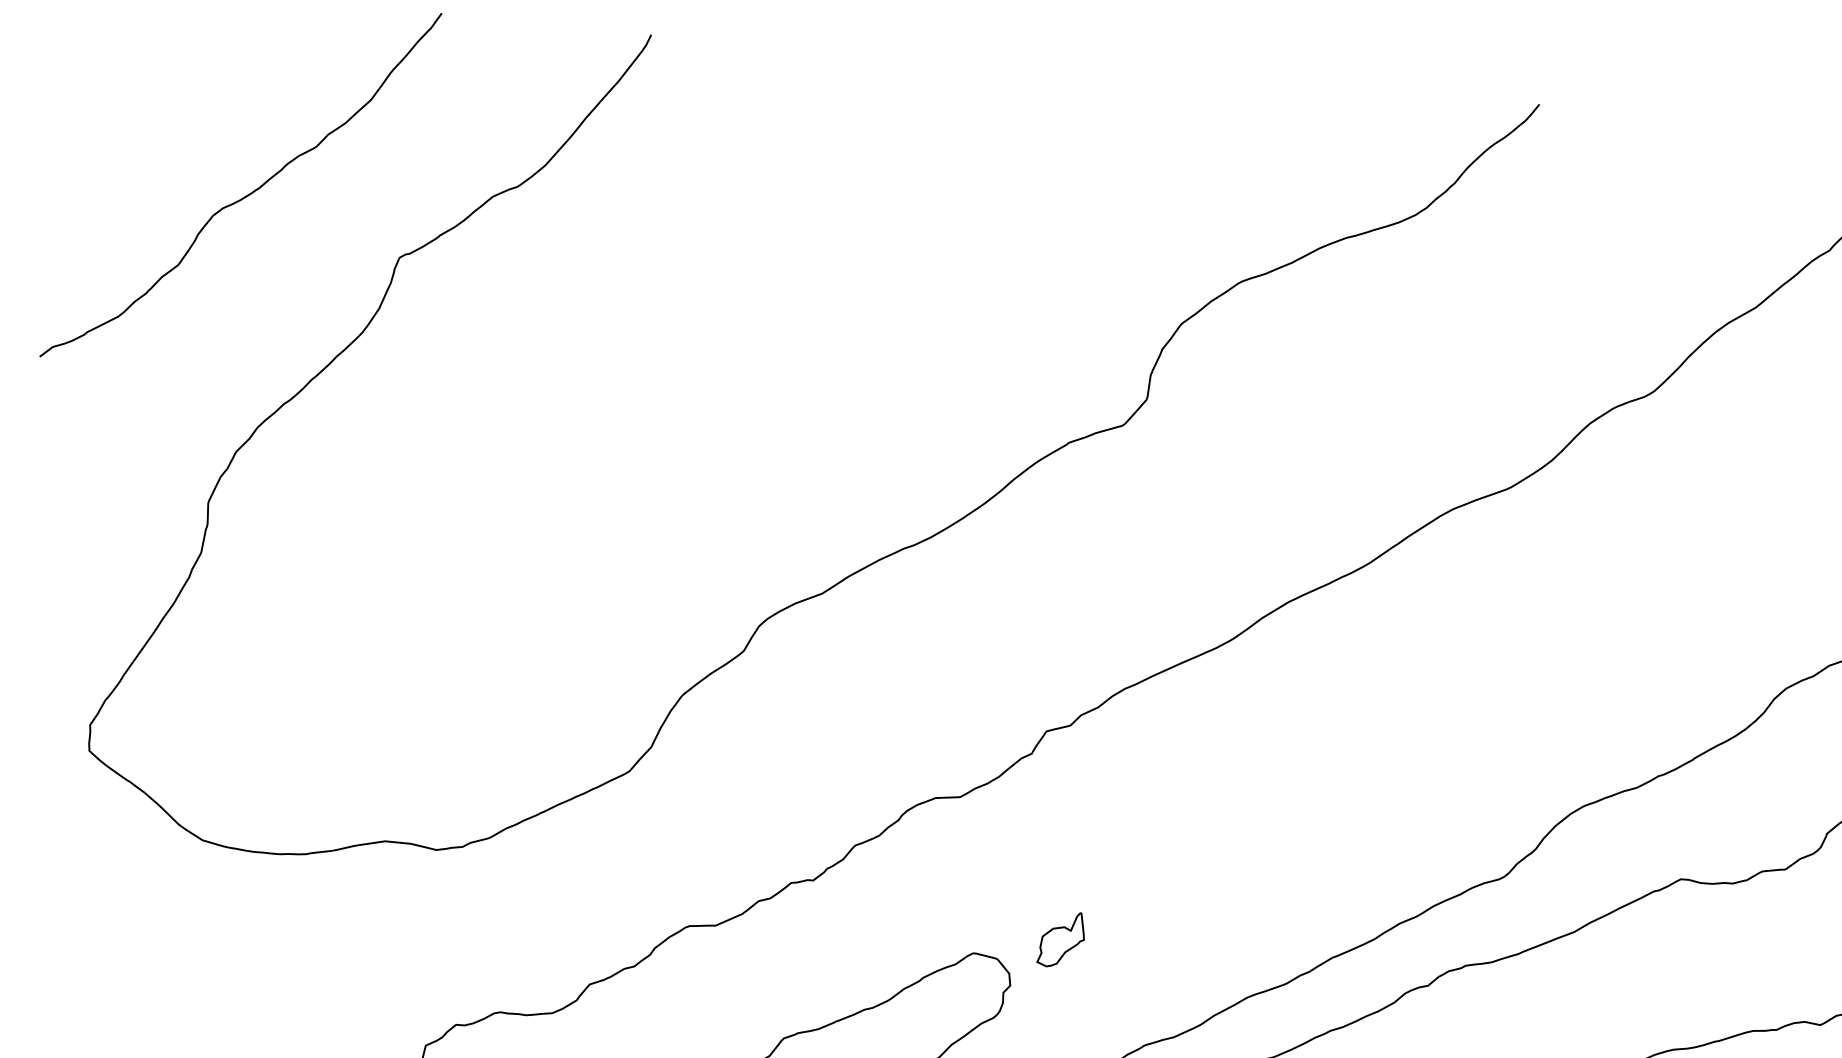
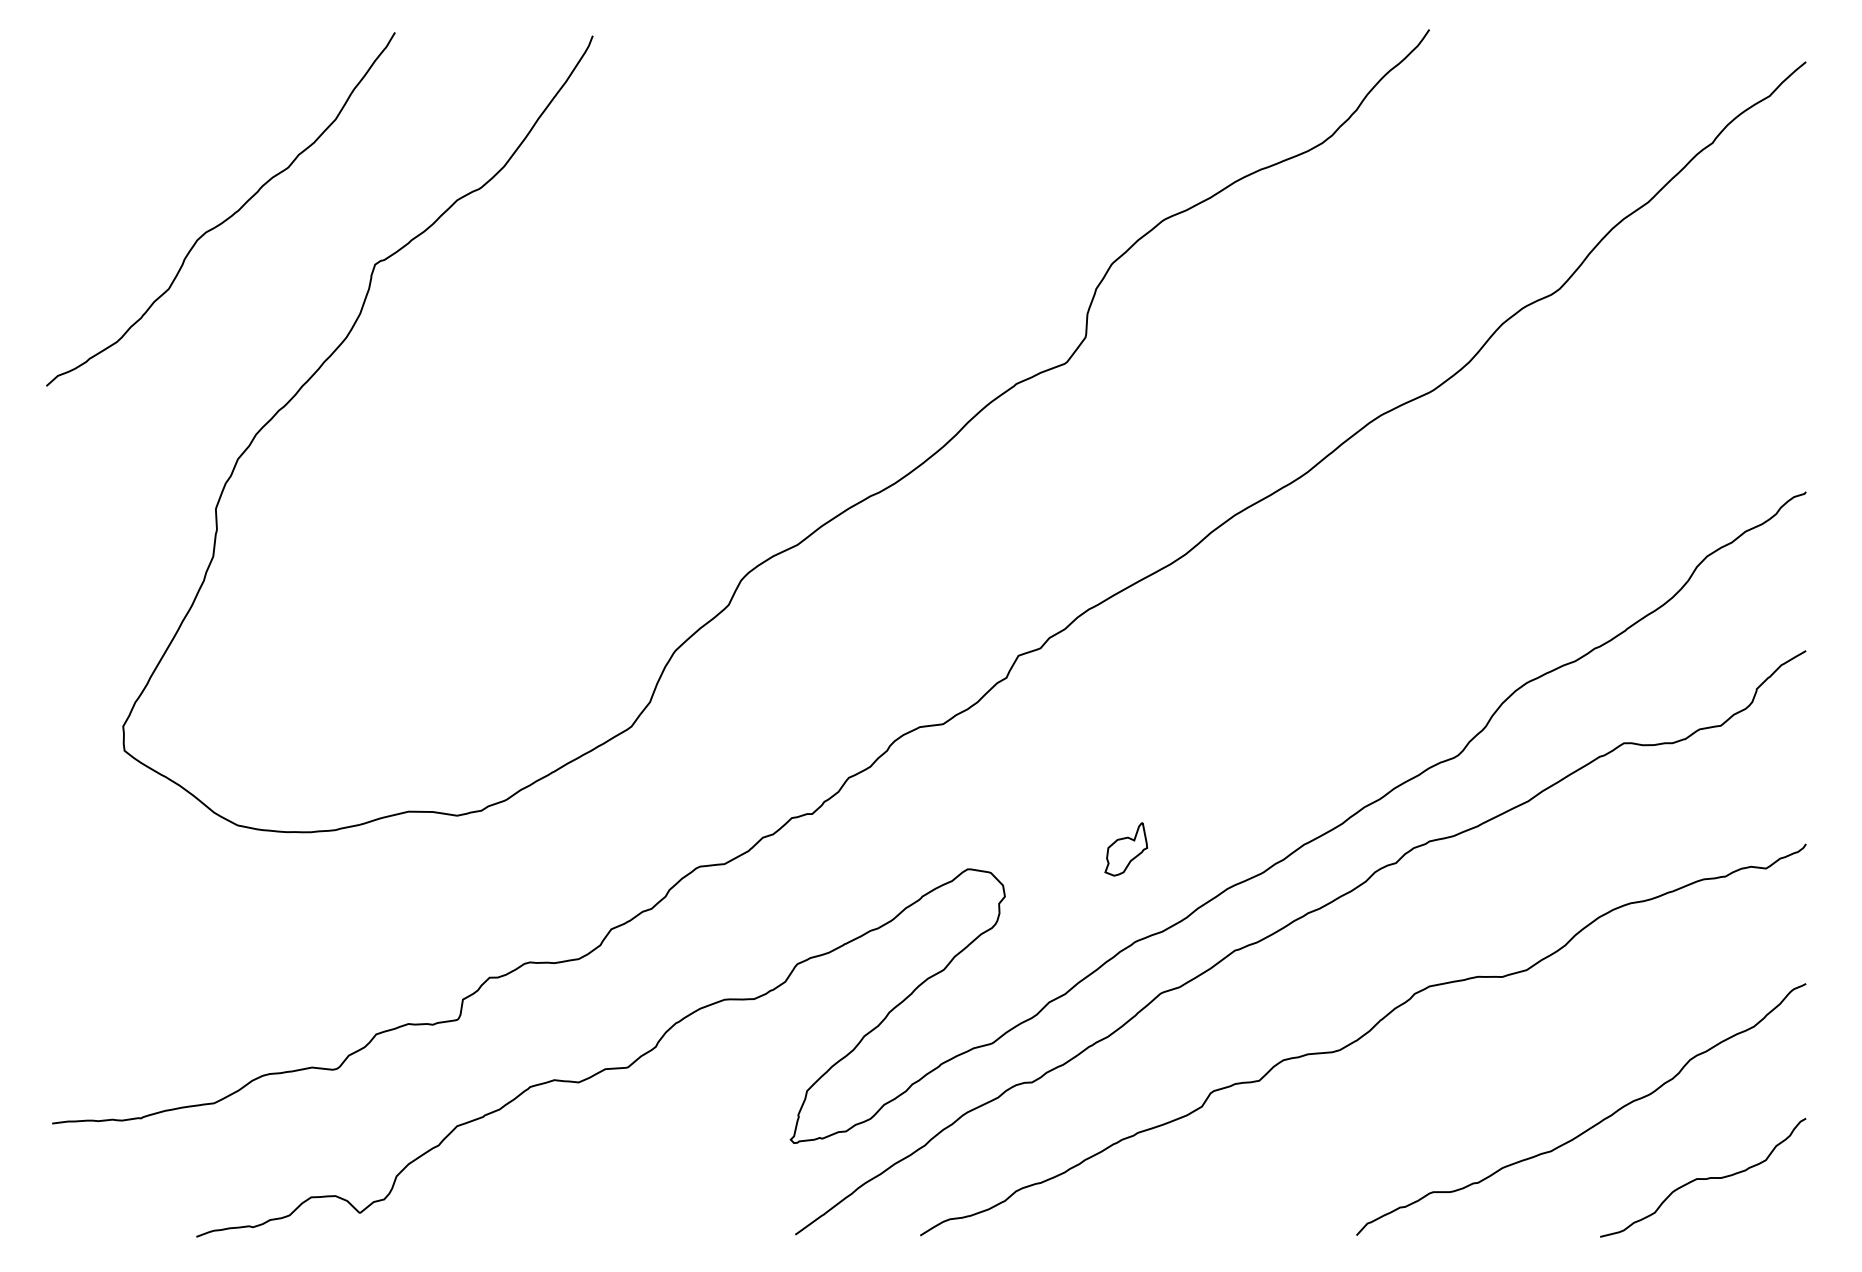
part: (1061, 939) -> (1126, 849), moved

